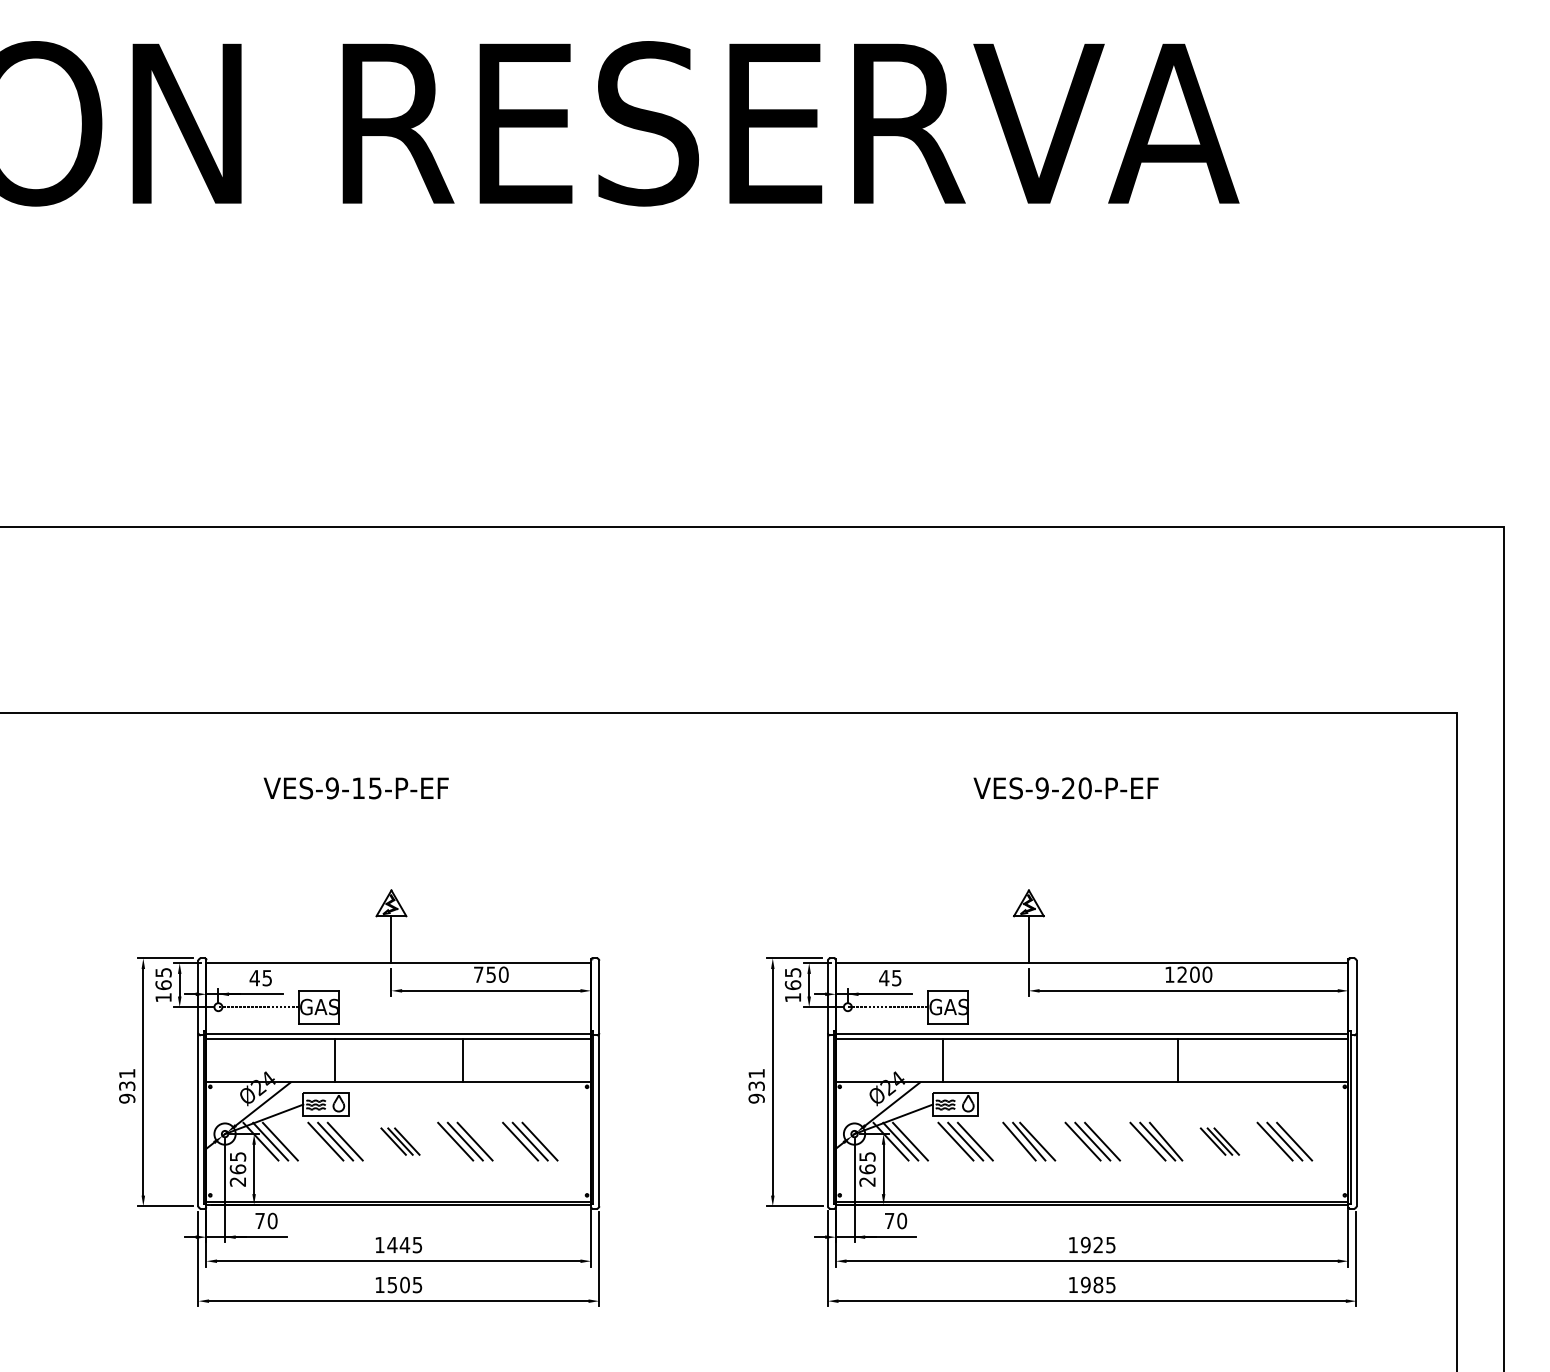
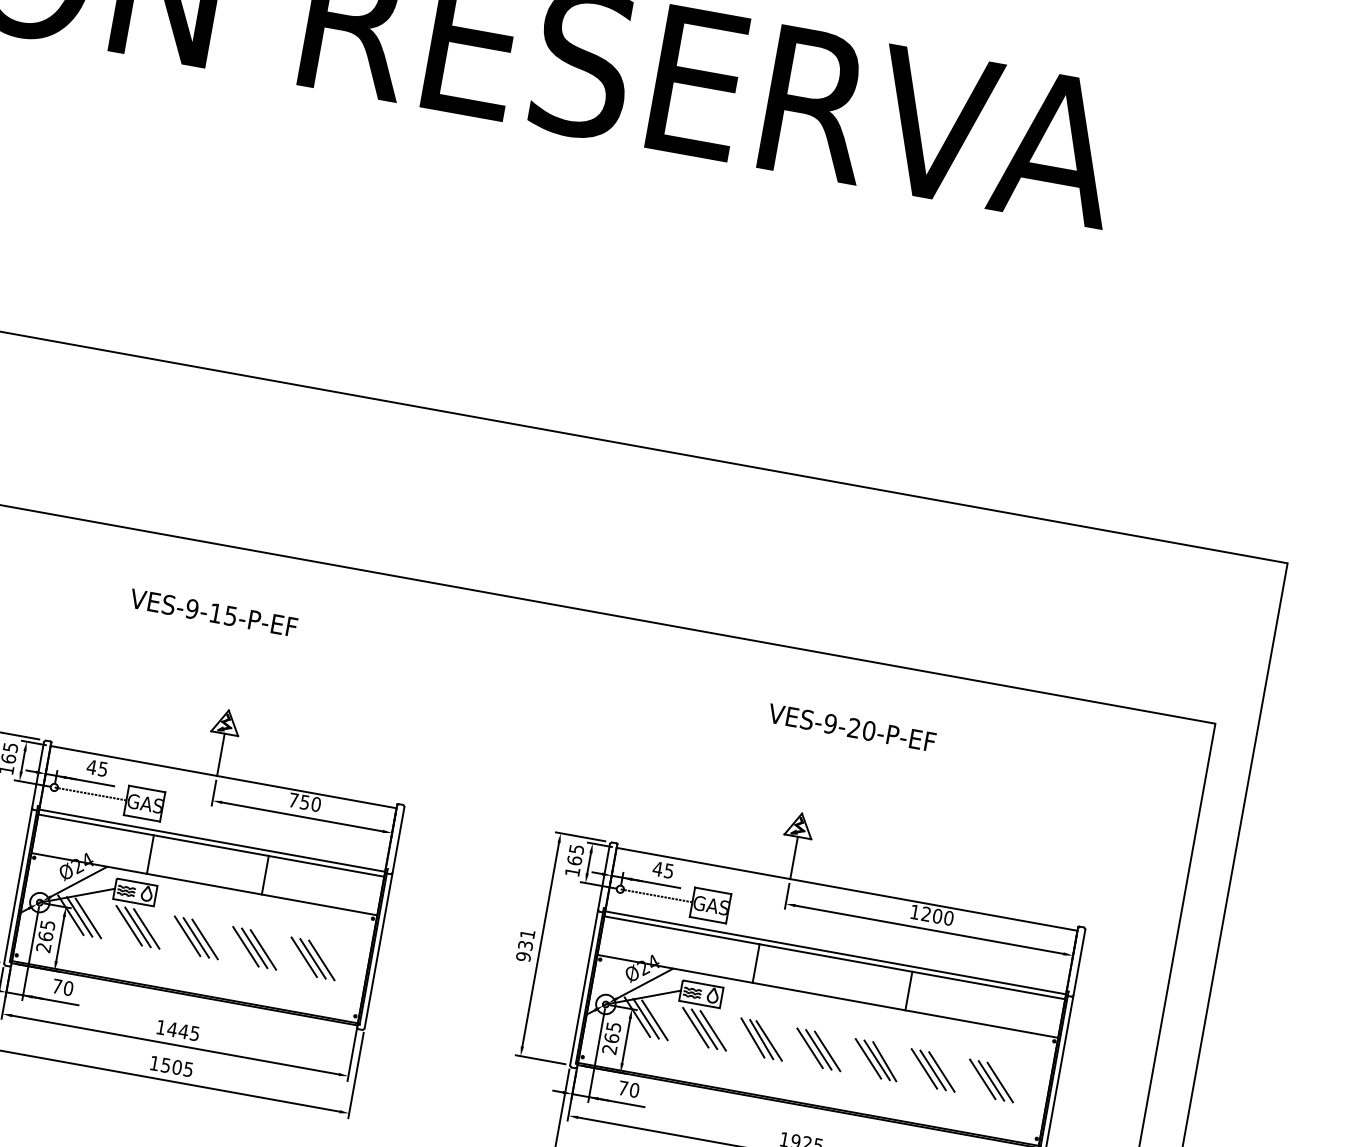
line: (942, 1060) -> (756, 963), moved
part: (400, 1141) -> (196, 937), size x1.43
part: (1219, 1141) -> (932, 1070), size x1.43

